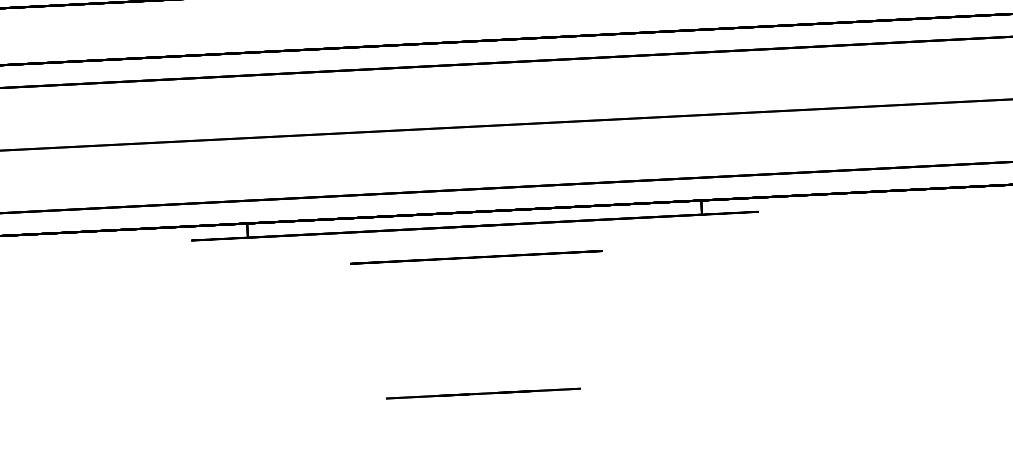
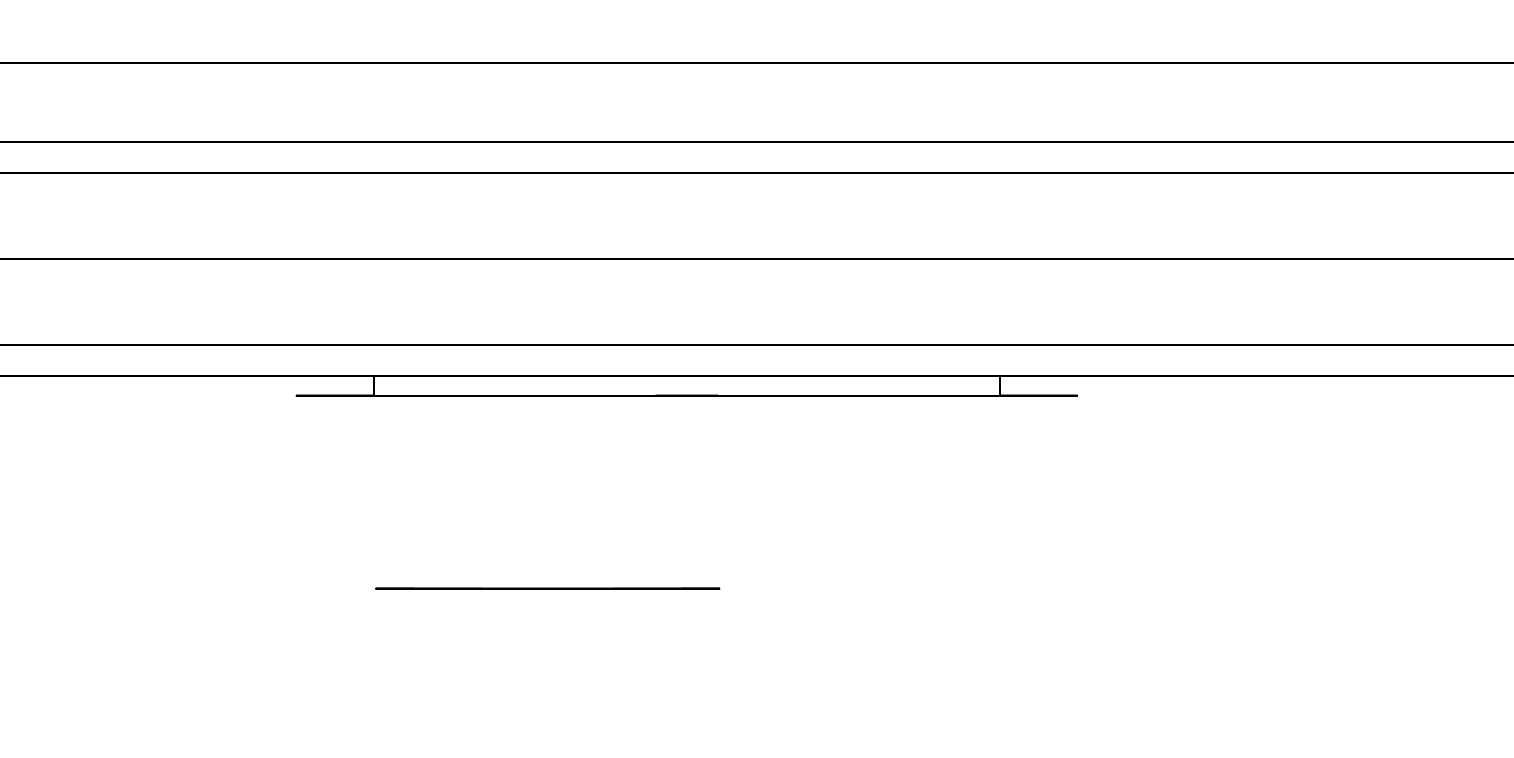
line: (476, 257) -> (547, 588), moved
line: (483, 393) -> (686, 626), removed

